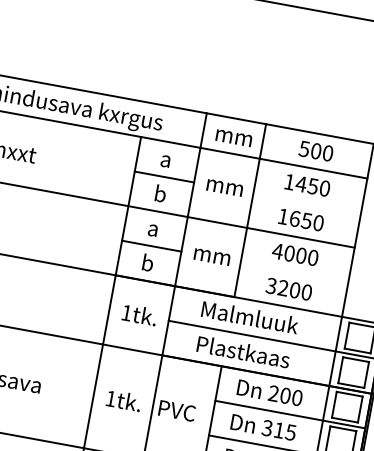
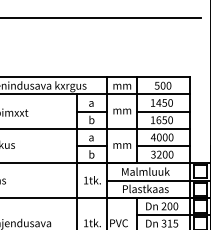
line: (307, 203) -> (163, 111), added
line: (294, 273) -> (163, 146), added

